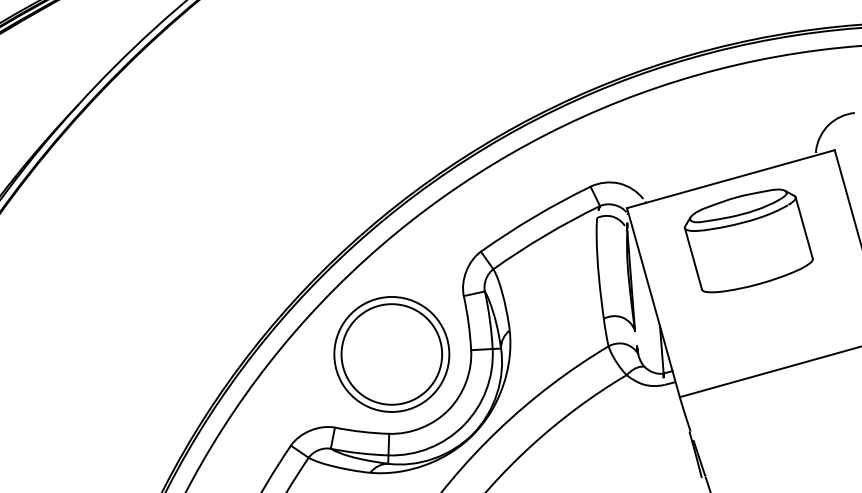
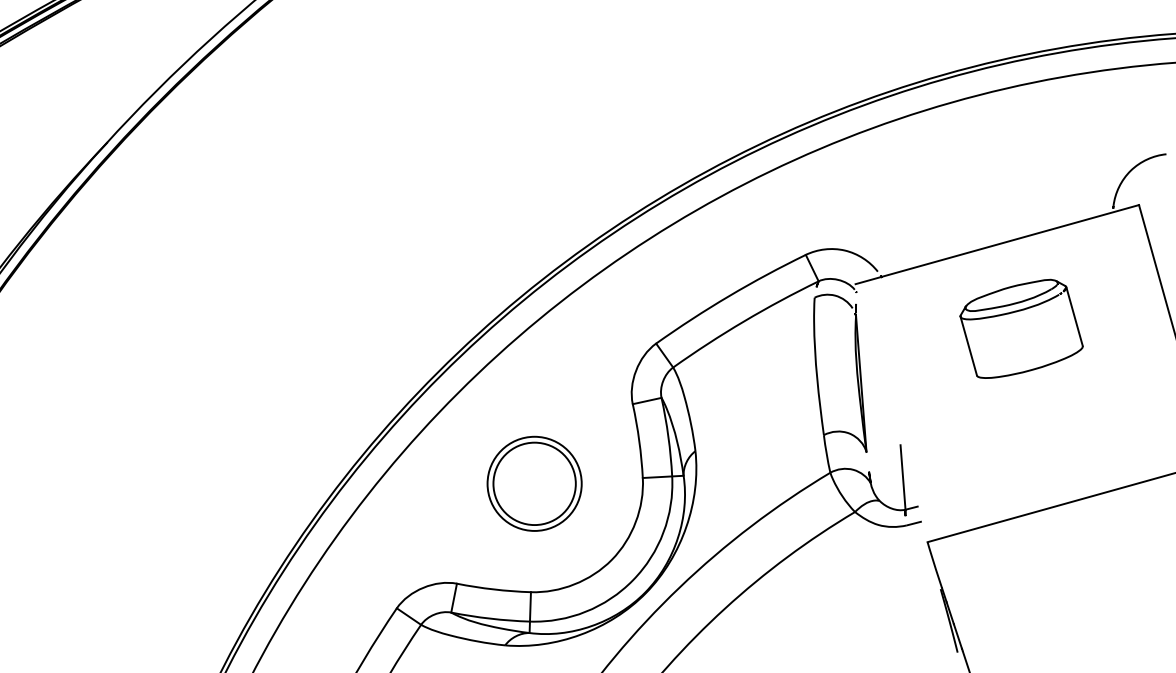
part: (748, 240) -> (1021, 328), size x0.7
line: (653, 302) -> (891, 412), removed
part: (391, 354) -> (534, 483), size x0.6

